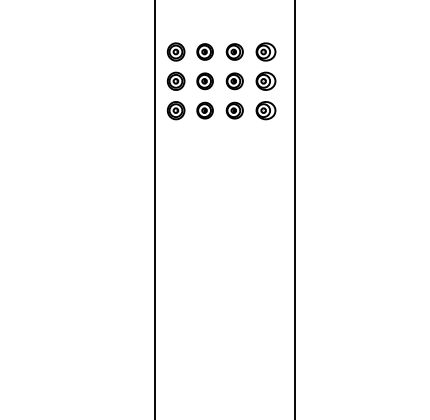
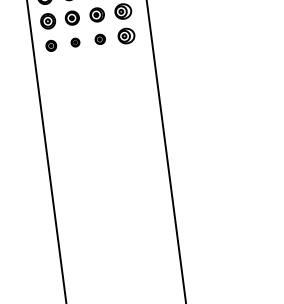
part: (175, 110) -> (50, 45), size x0.7
part: (204, 110) -> (75, 42), size x0.6
part: (234, 110) -> (100, 39), size x0.7

